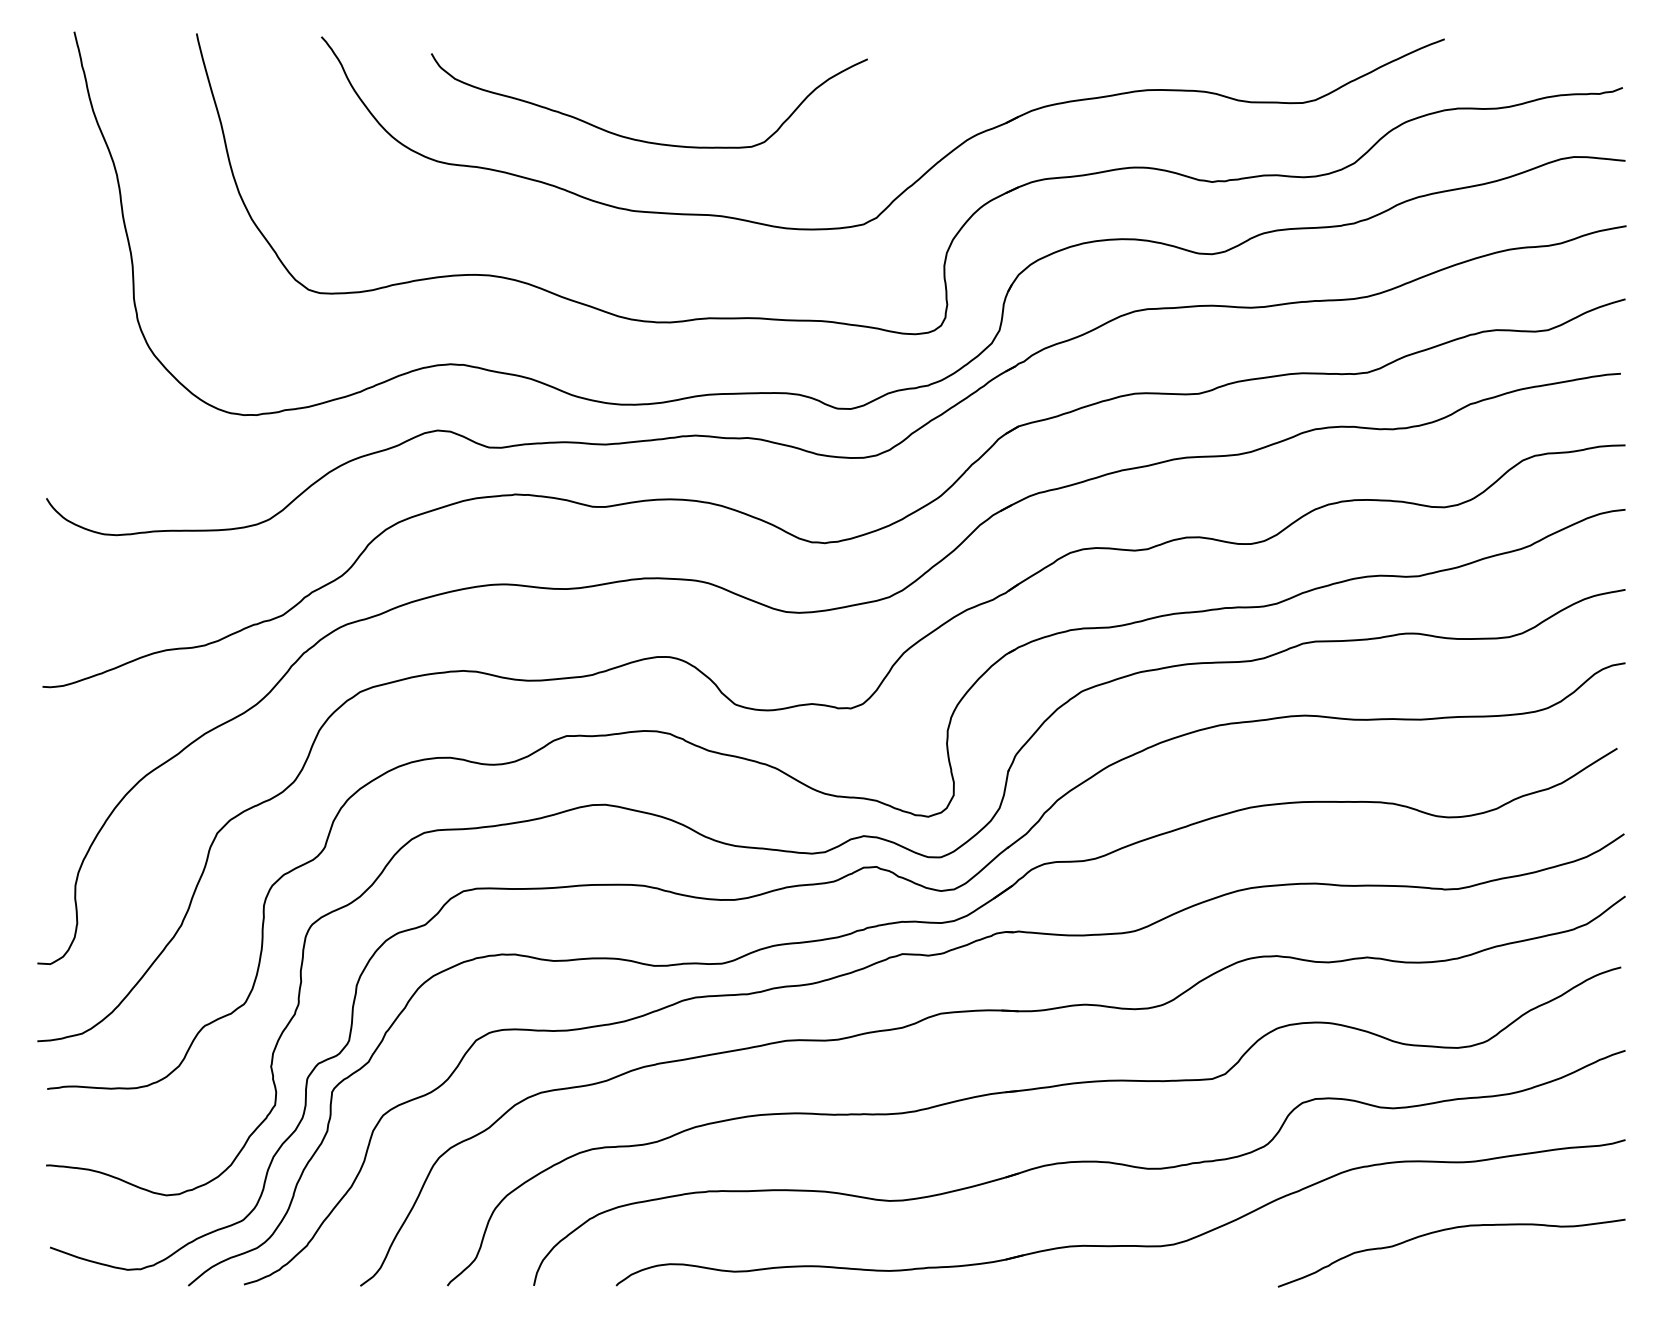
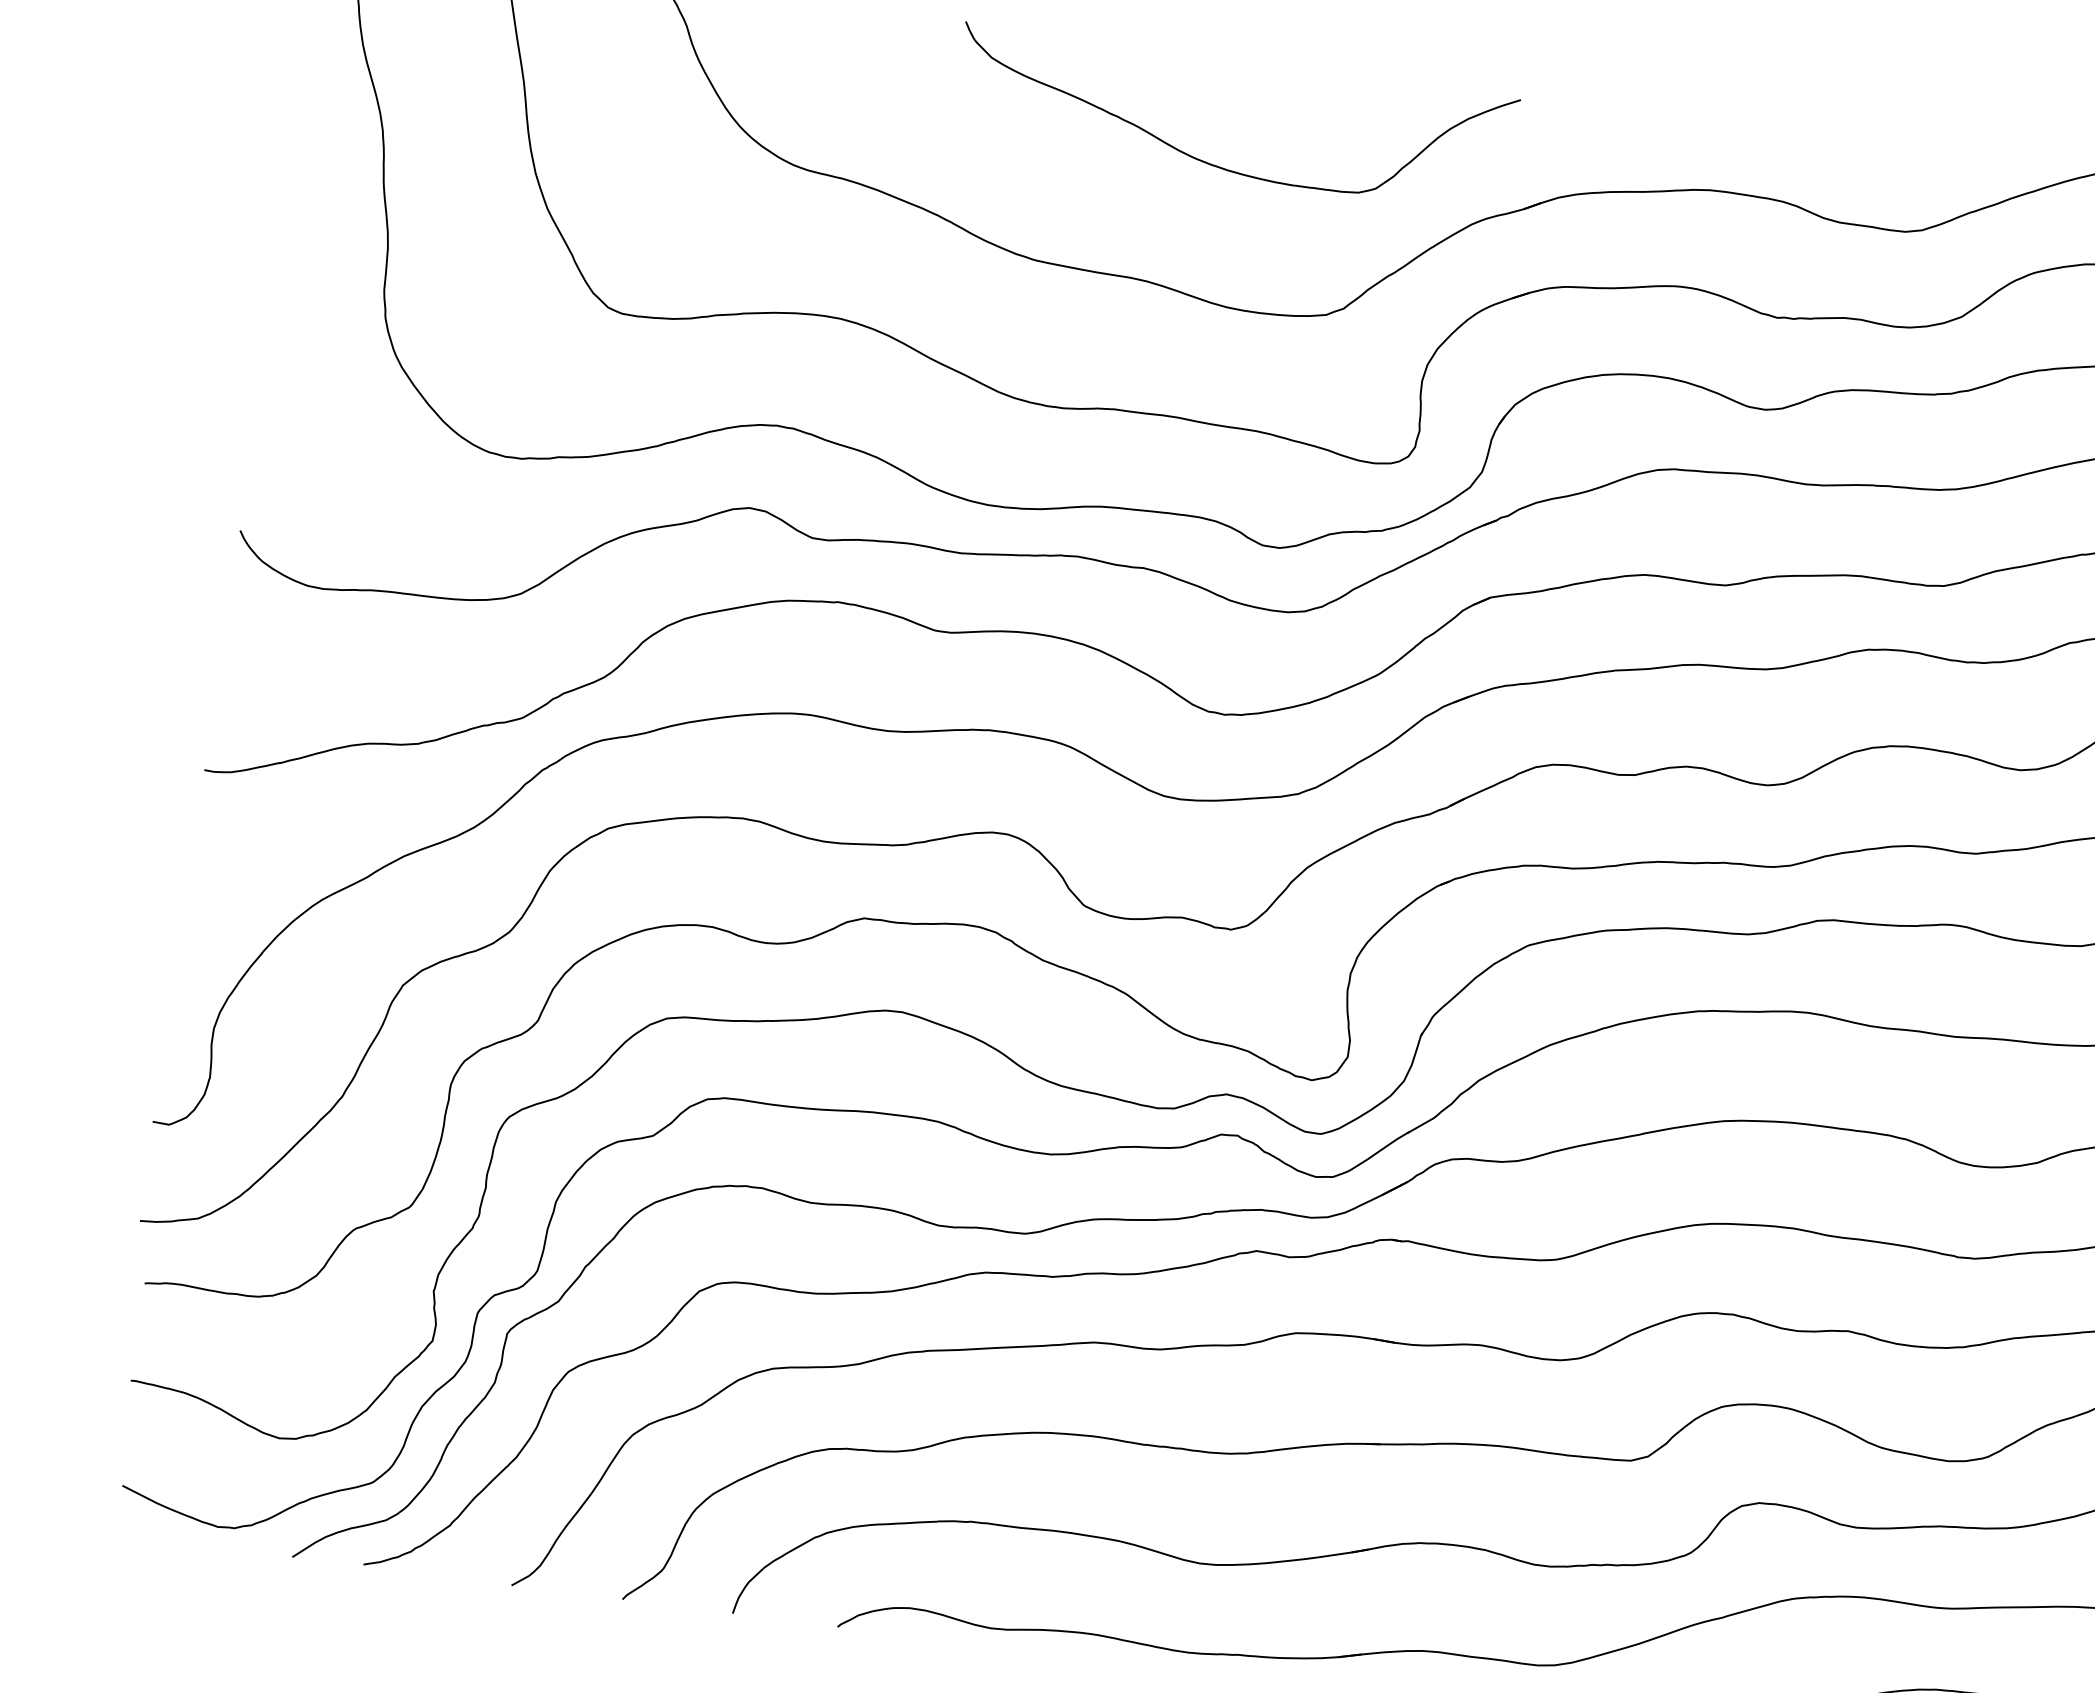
curve: (640, 139) -> (1218, 165), moved

